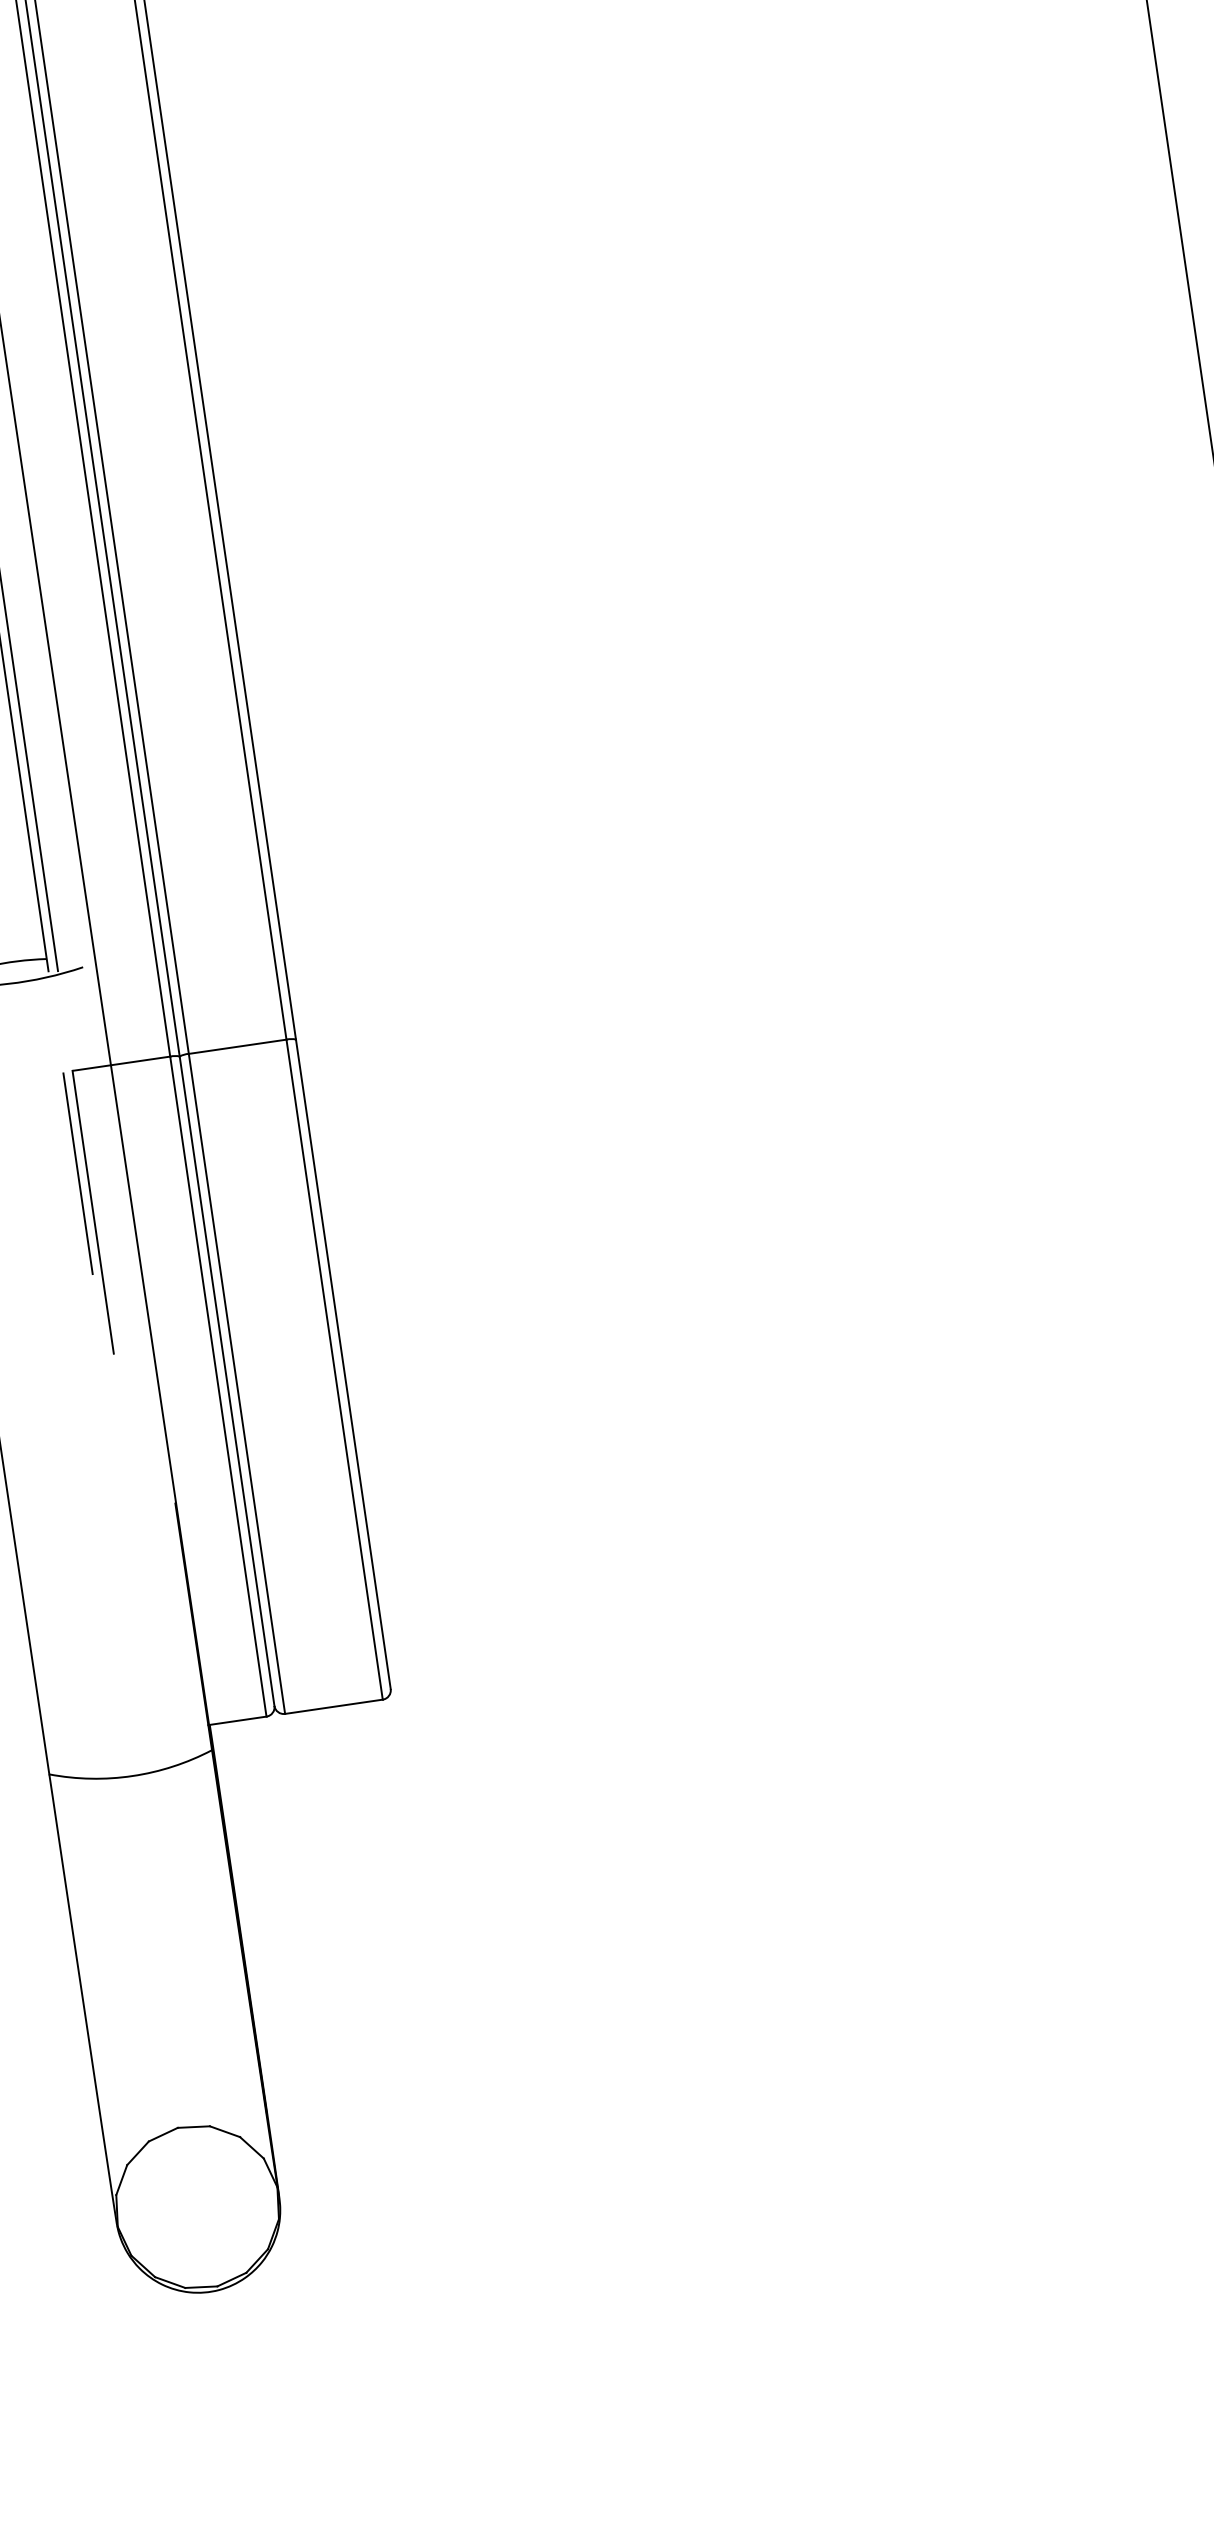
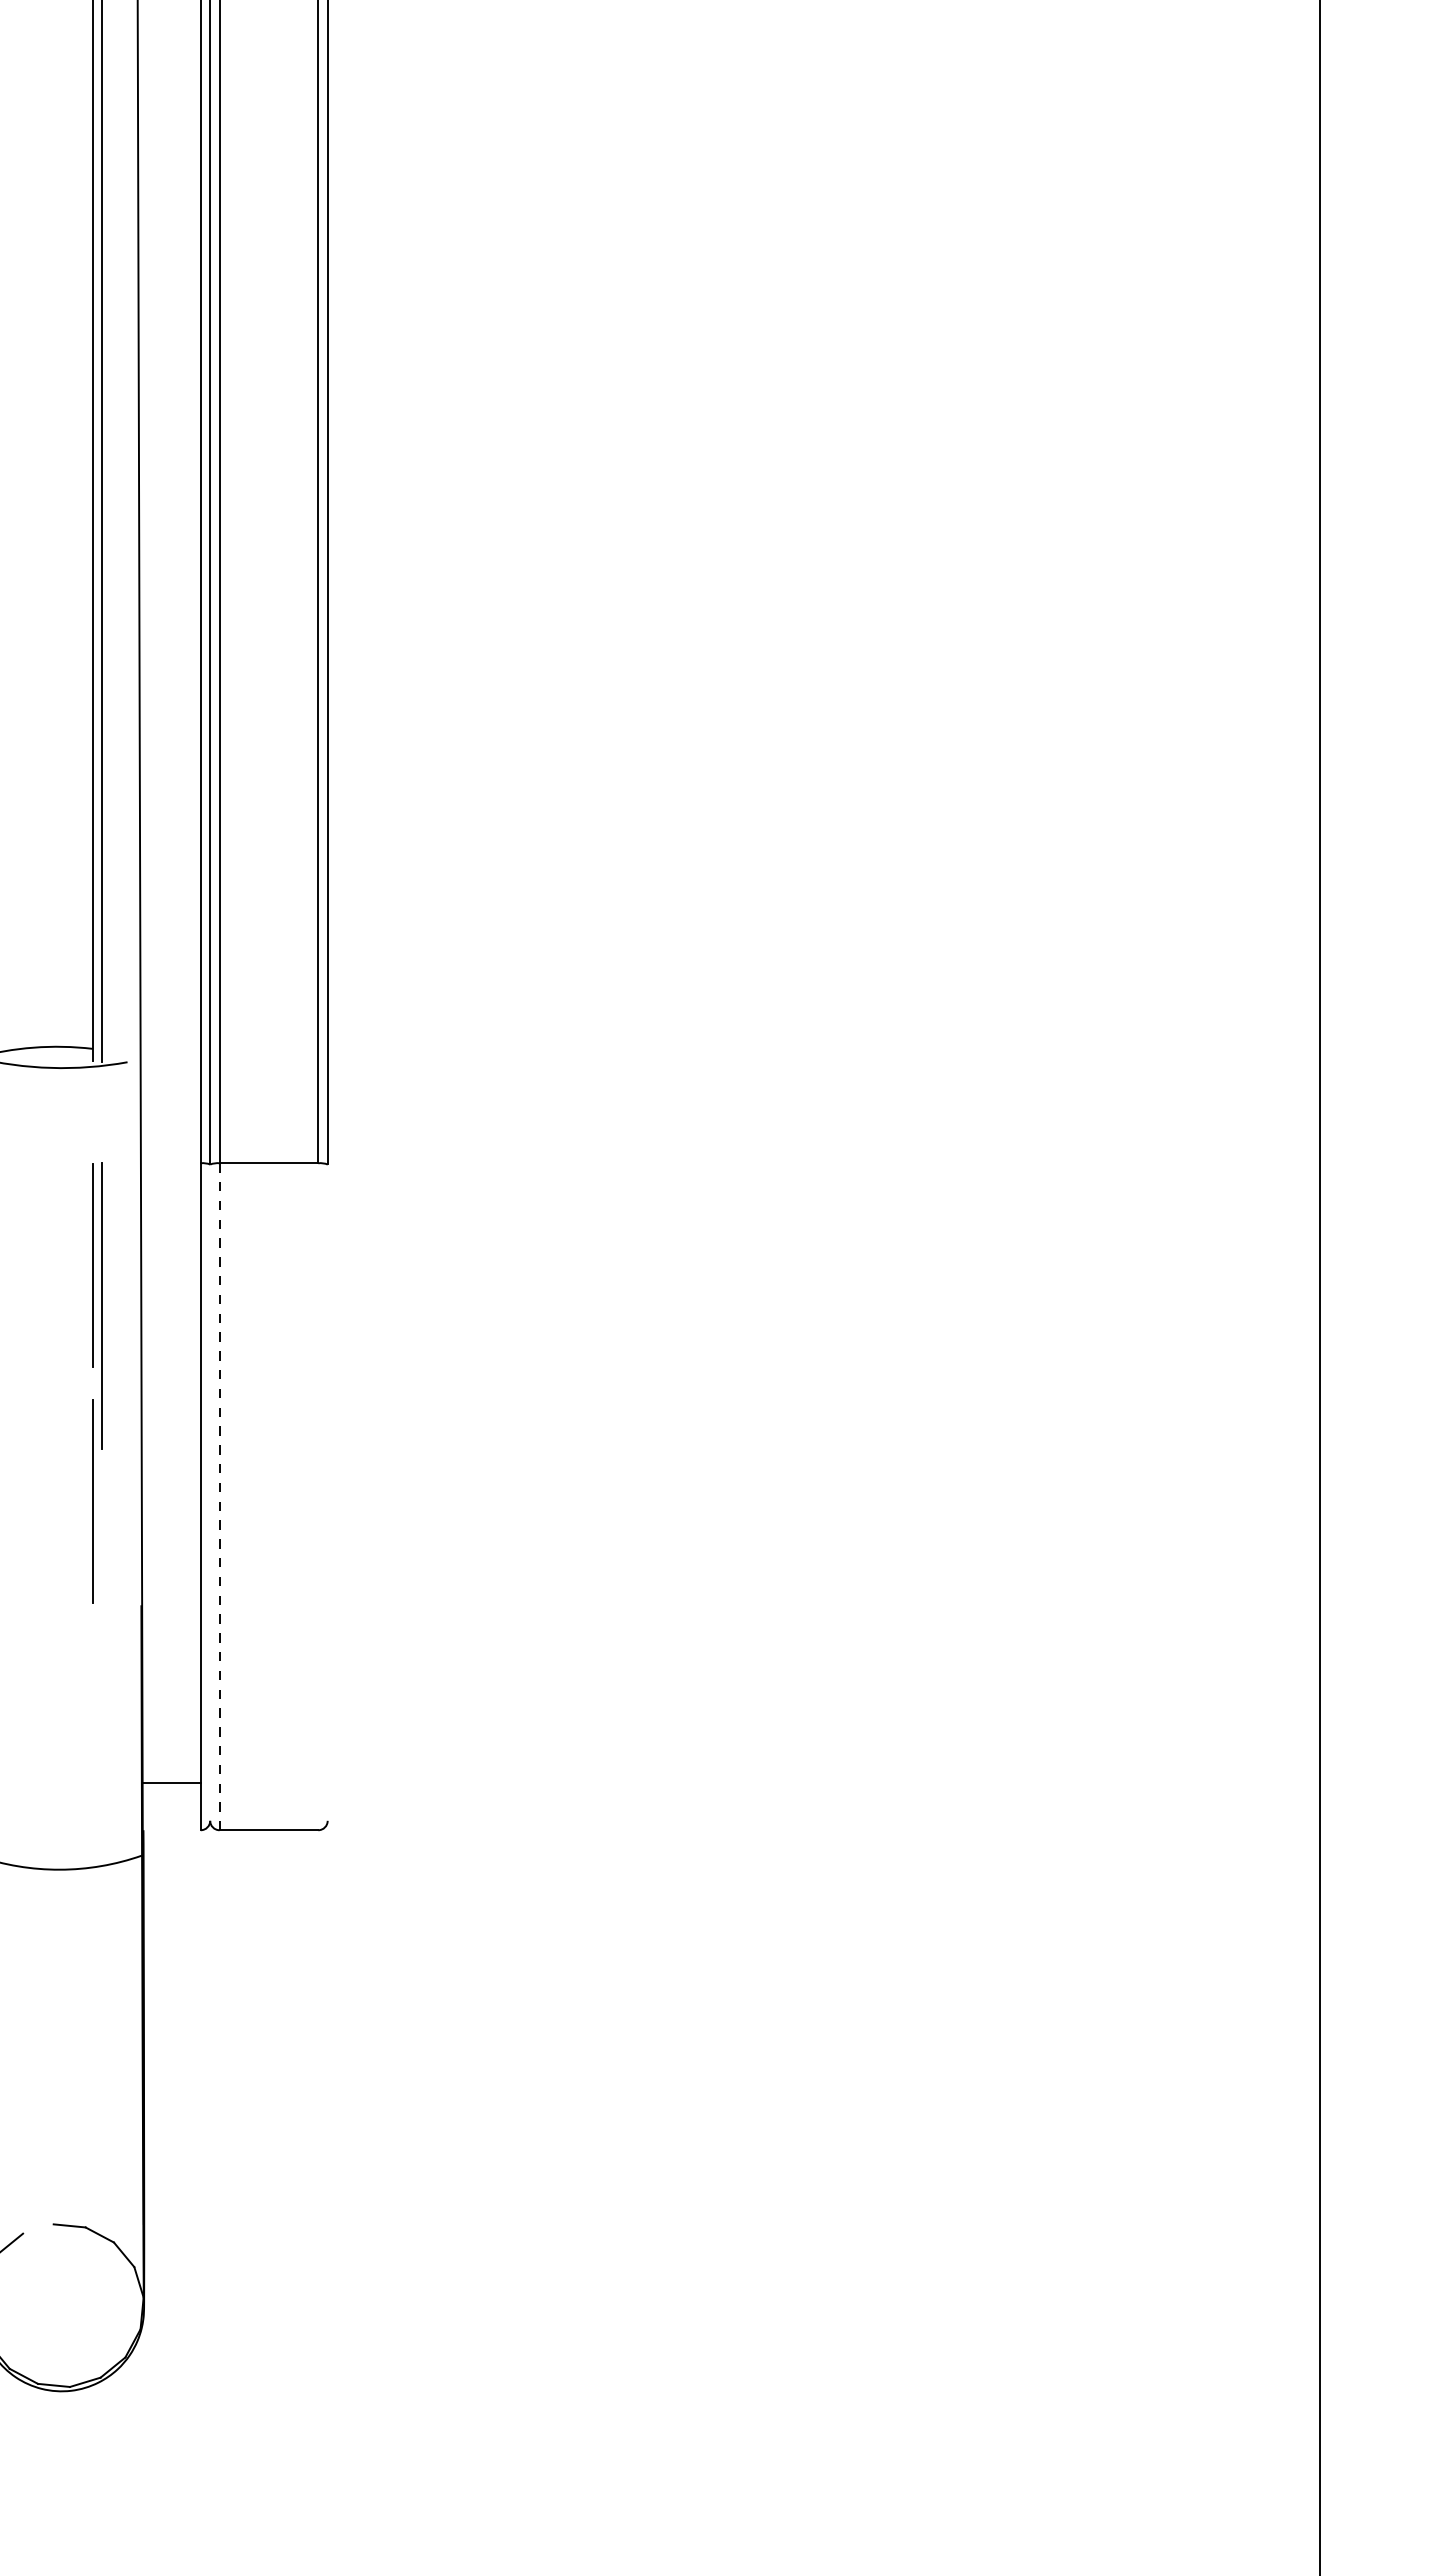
line: (121, 1063) -> (151, 1163), removed
line: (343, 1364) -> (327, 1492), removed
line: (334, 1369) -> (318, 1496), removed
line: (227, 1381) -> (210, 1492), removed
line: (236, 1384) -> (219, 1497), solid -> dashed
line: (111, 1406) -> (92, 1501), added
line: (236, 1721) -> (170, 1783), moved
line: (163, 2134) -> (38, 2228), removed

